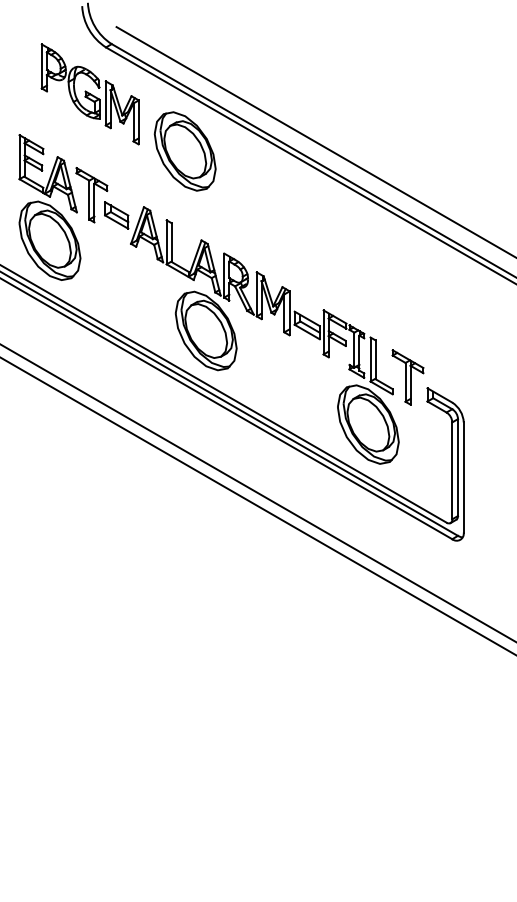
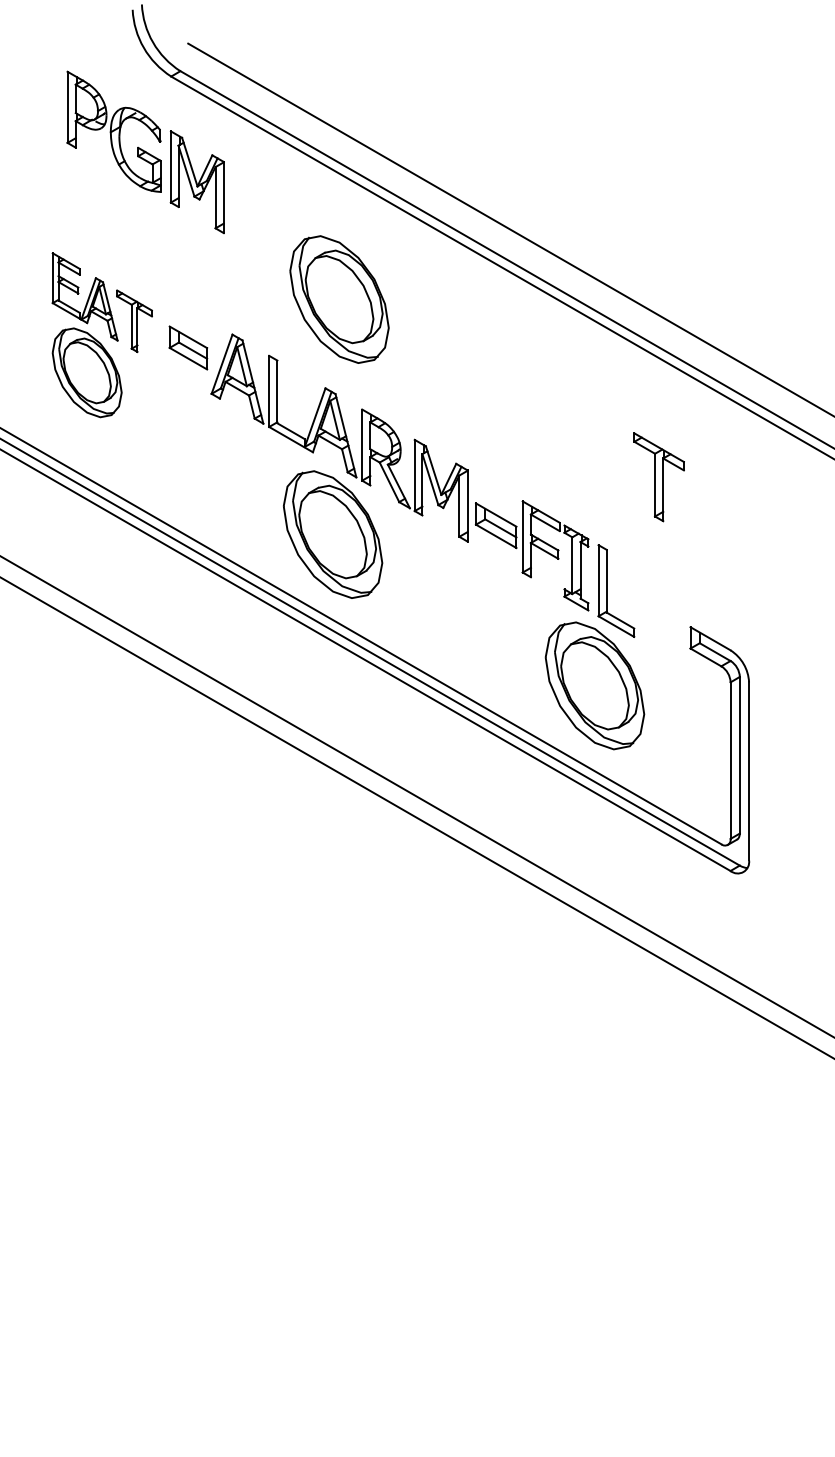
part: (184, 151) -> (338, 299), moved
part: (63, 207) -> (102, 335), size x0.7
part: (407, 377) -> (658, 477), moved

